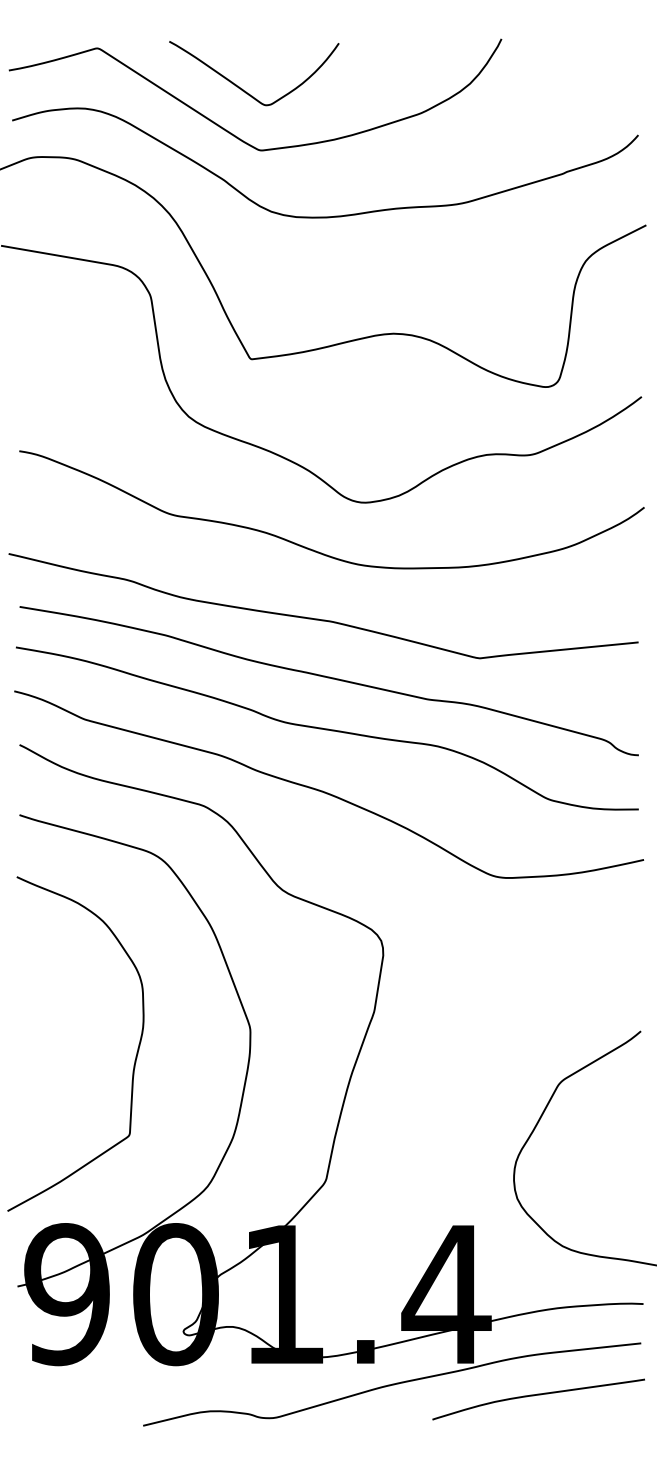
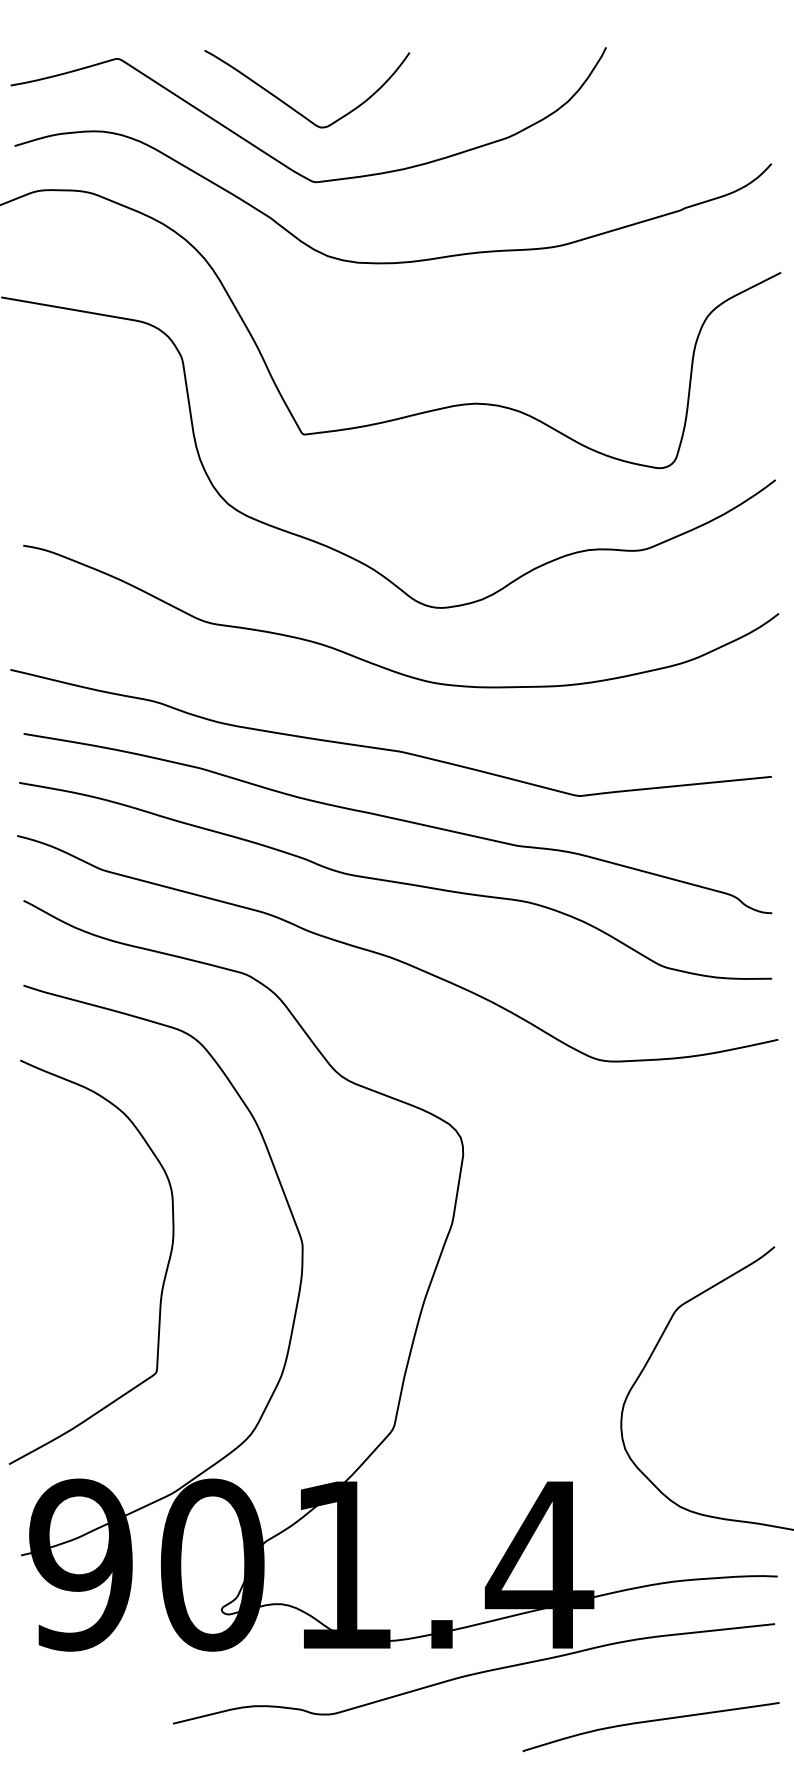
curve: (537, 1395) -> (649, 1722), moved

